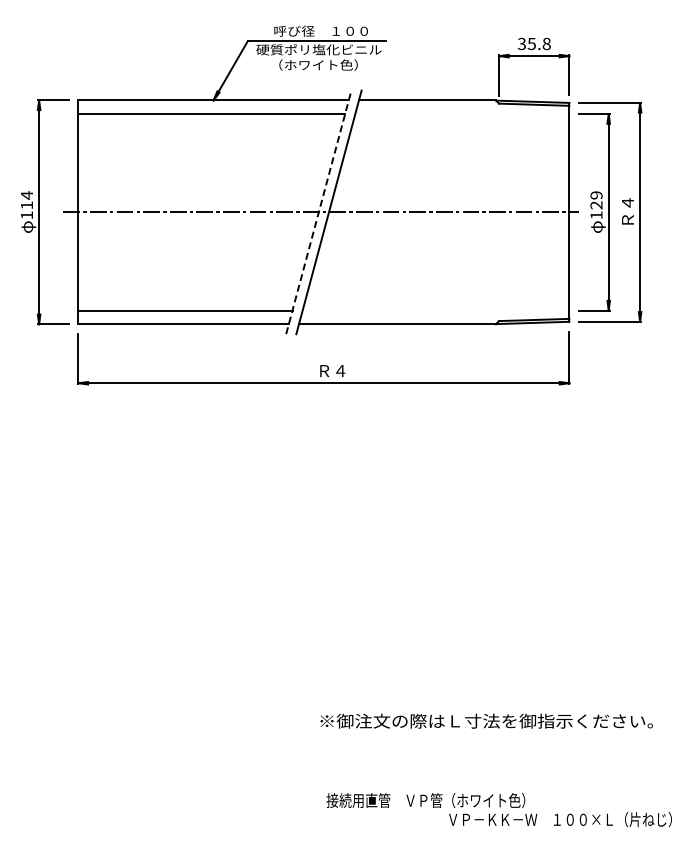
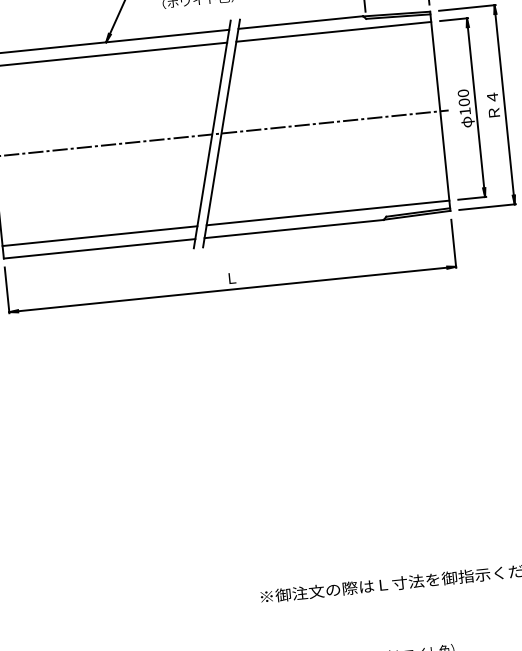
line: (462, 114) -> (333, 32), added
text: (596, 200) -> (463, 98), 129 -> 100
line: (318, 211) -> (211, 133), dashed -> solid
line: (435, 310) -> (327, 212), added
text: (332, 370) -> (239, 277), Ｒ４ -> Ｌ

